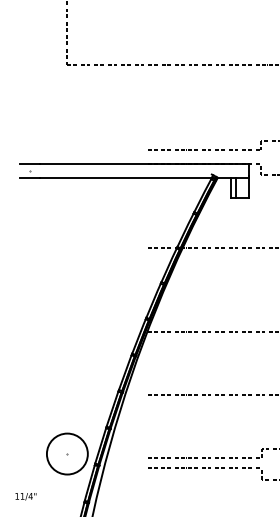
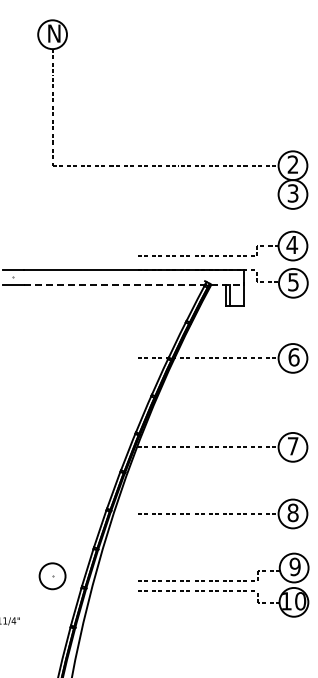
line: (144, 177) -> (134, 284), solid -> dashed
circle: (67, 453) -> (52, 575), size x0.6

